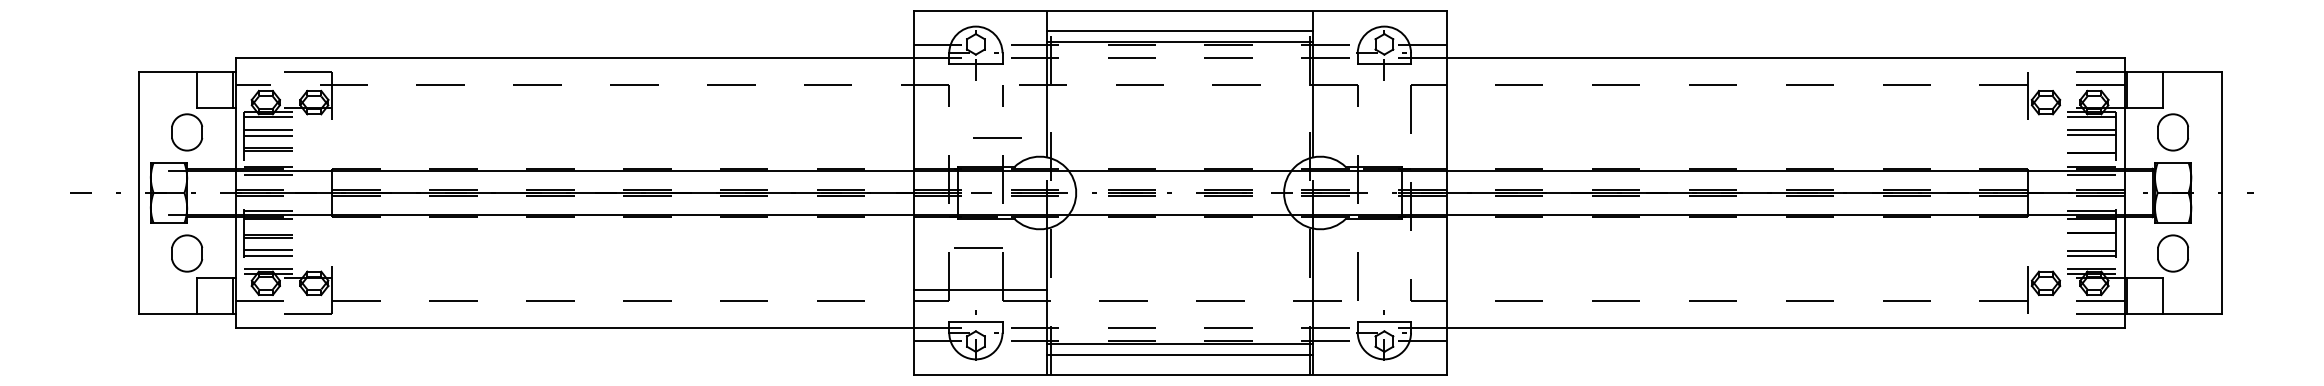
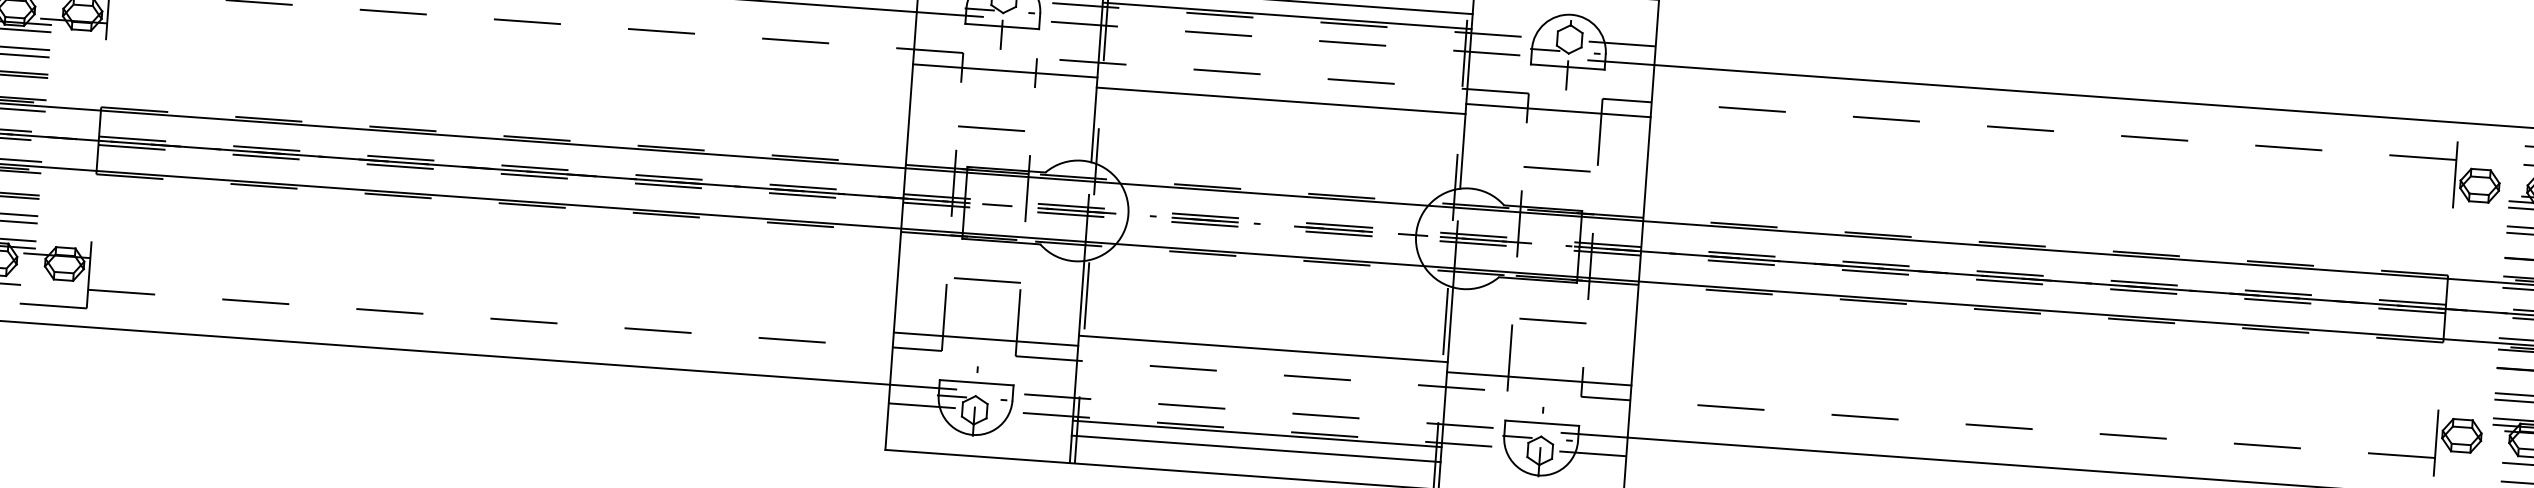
line: (979, 96) -> (1004, 71), added
line: (1379, 96) -> (1557, 111), added
line: (1179, 103) -> (1280, 100), added
line: (997, 137) -> (991, 127), moved
line: (1384, 138) -> (1560, 169), added
line: (1384, 247) -> (1549, 320), added
line: (1179, 282) -> (1262, 348), added
line: (1379, 289) -> (1538, 378), added

